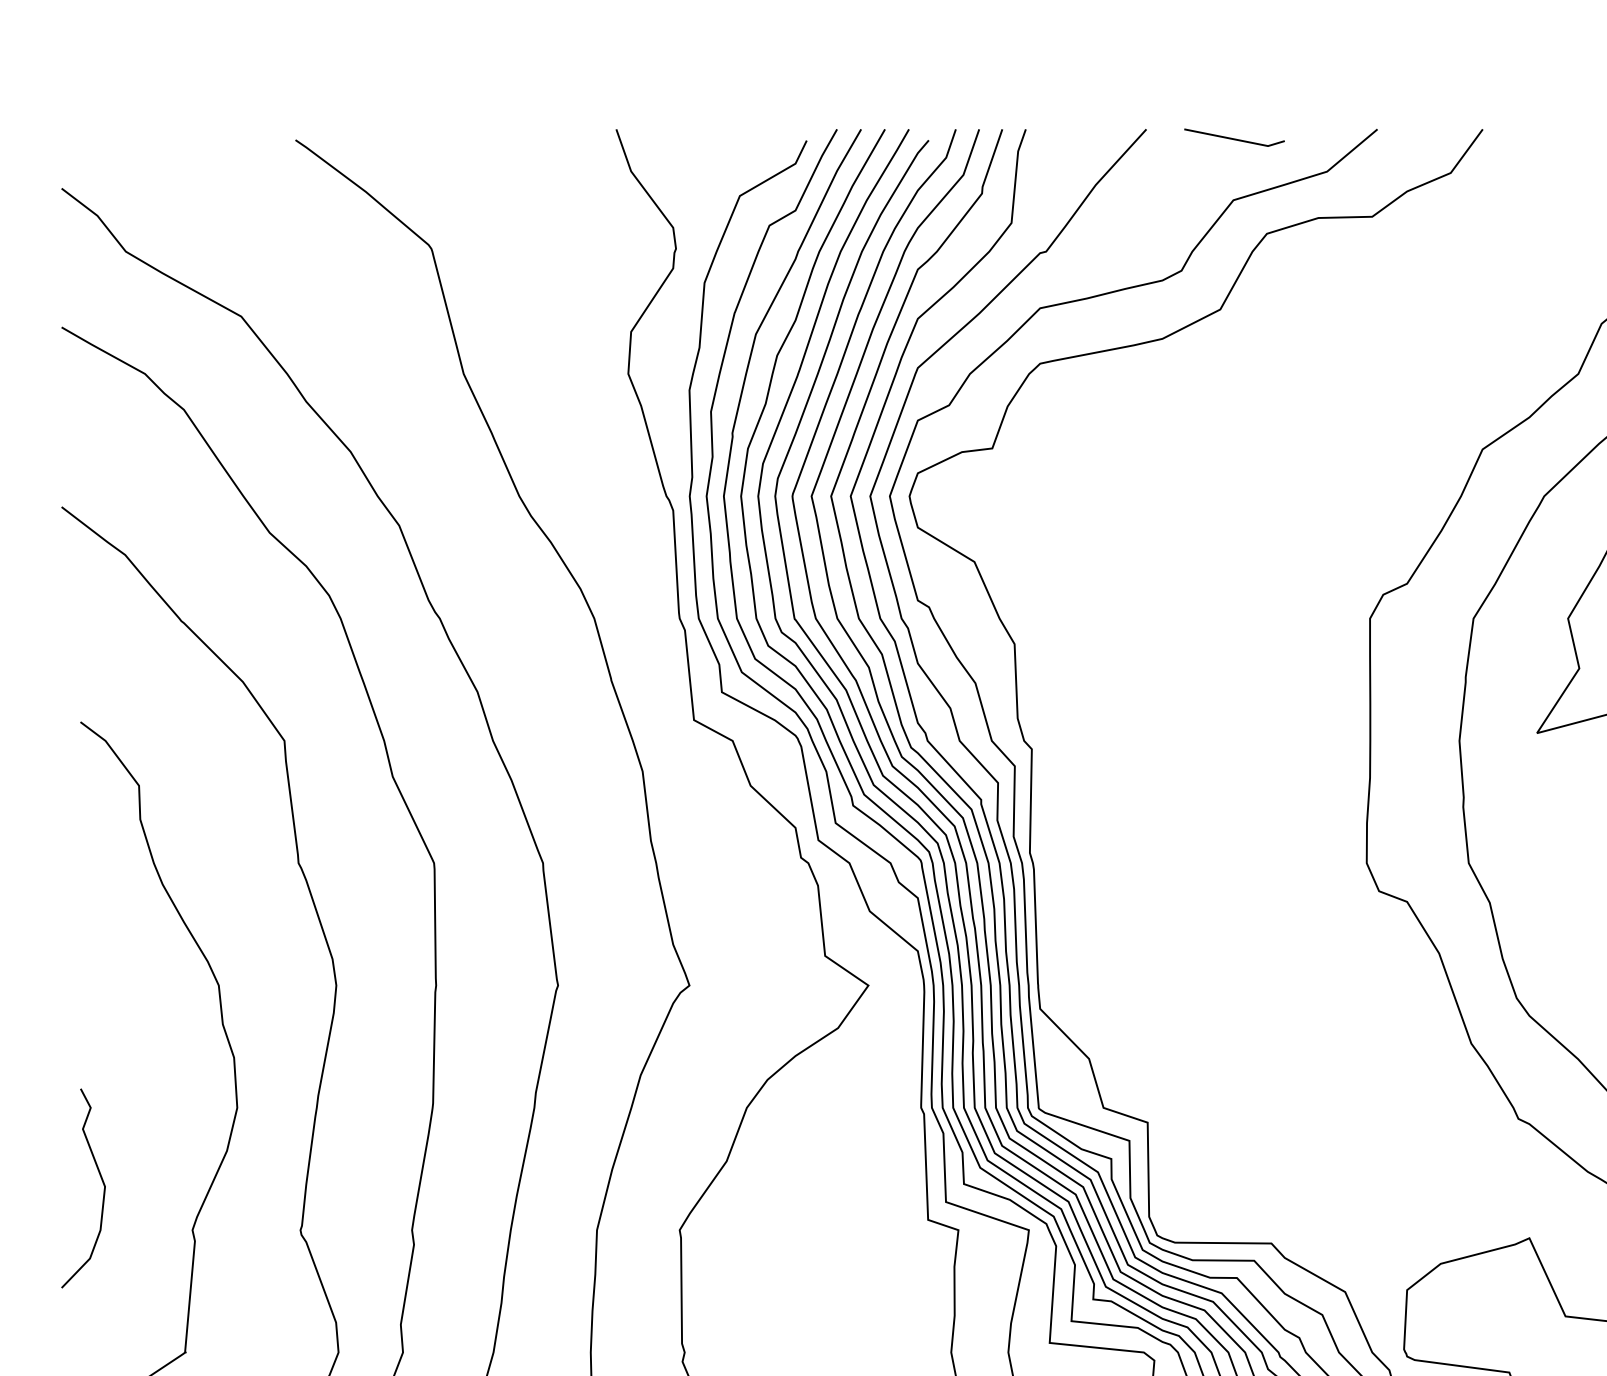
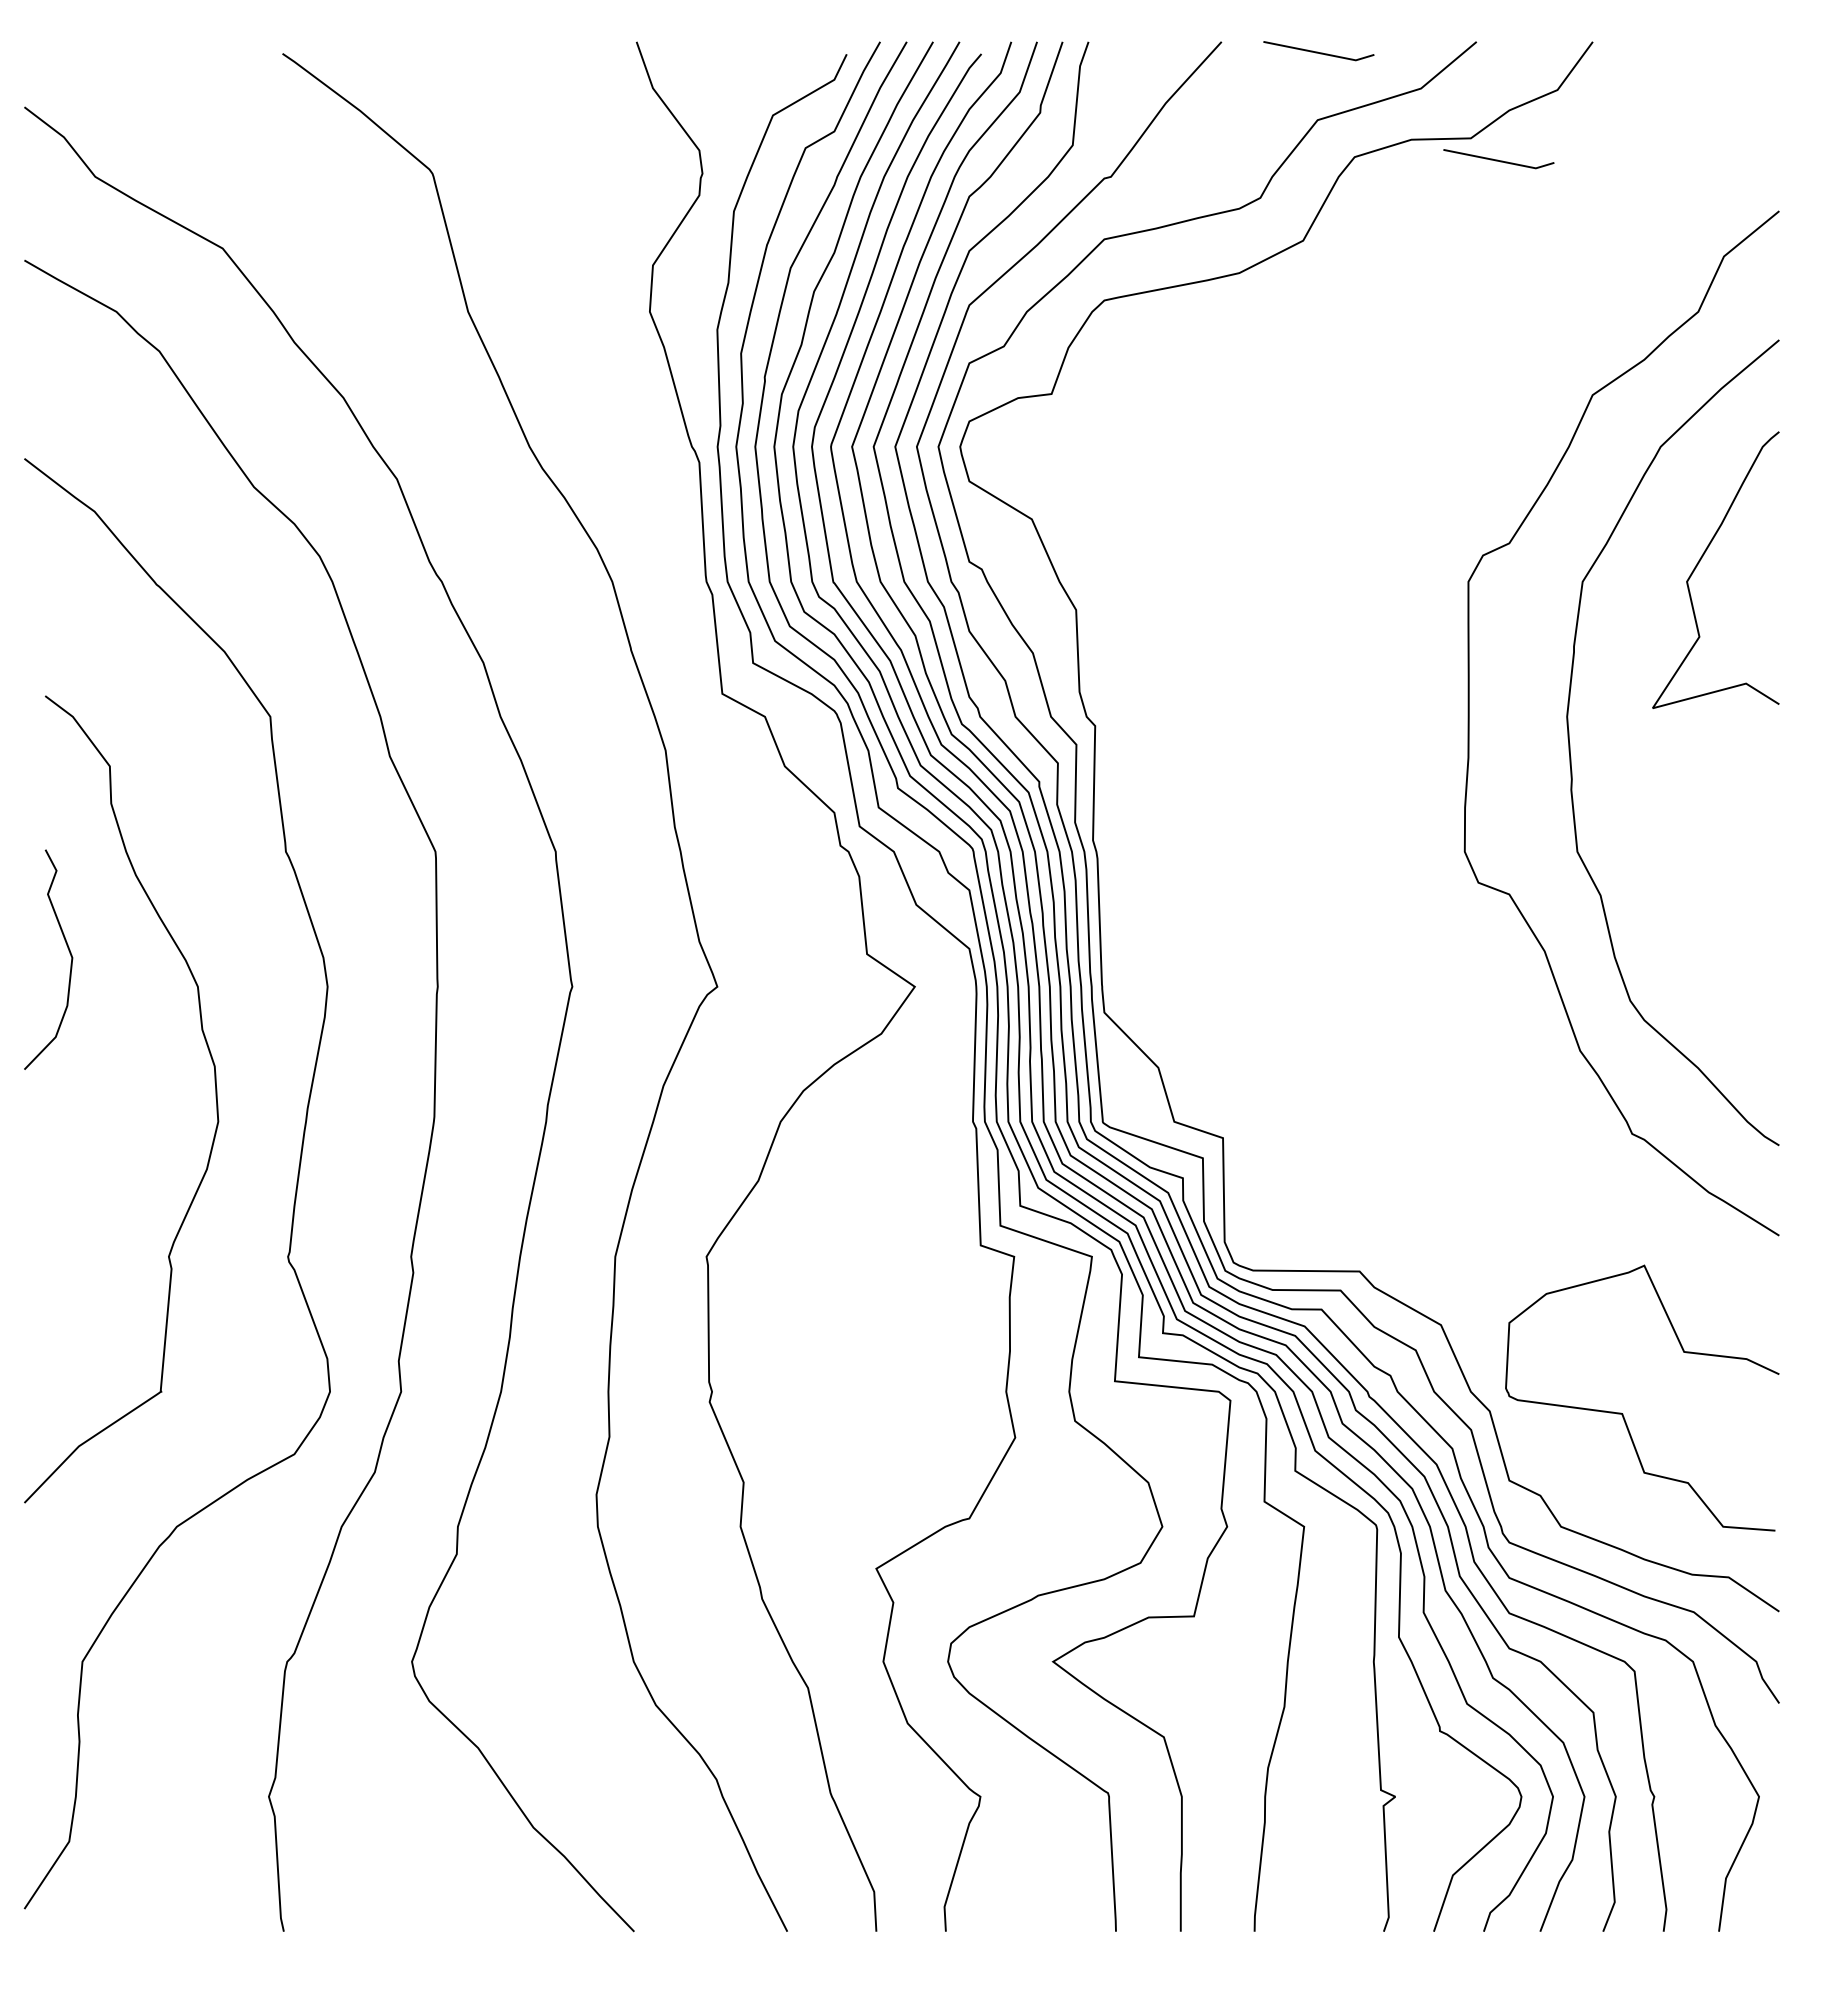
line: (1396, 235) -> (1497, 159), added
curve: (102, 1182) -> (69, 953), moved

